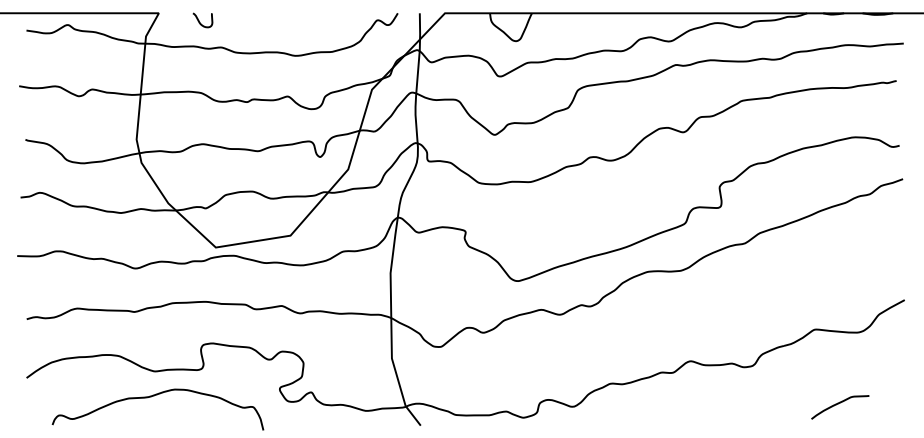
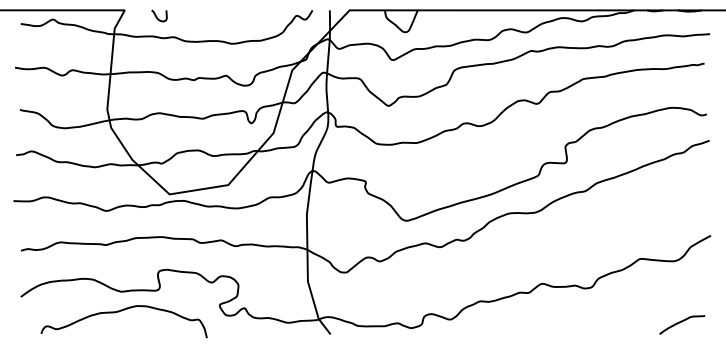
curve: (840, 404) -> (682, 322), moved

